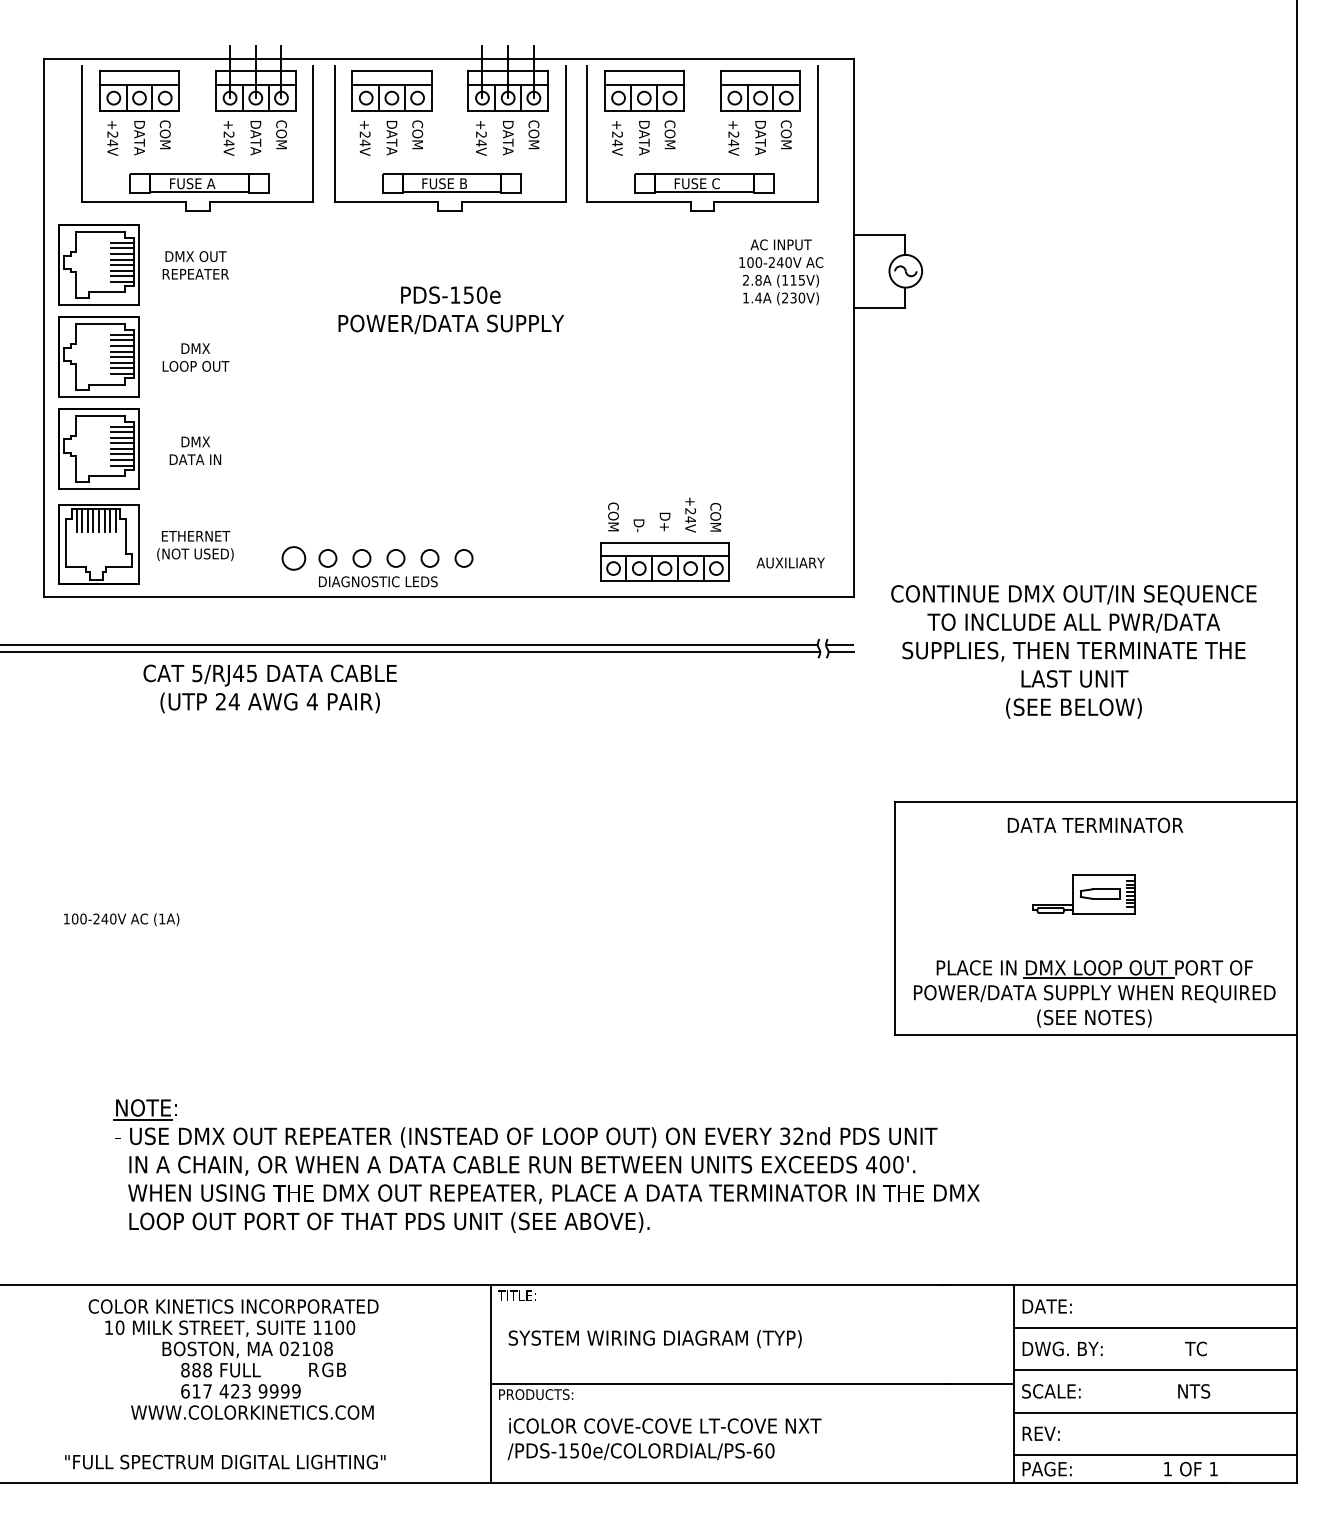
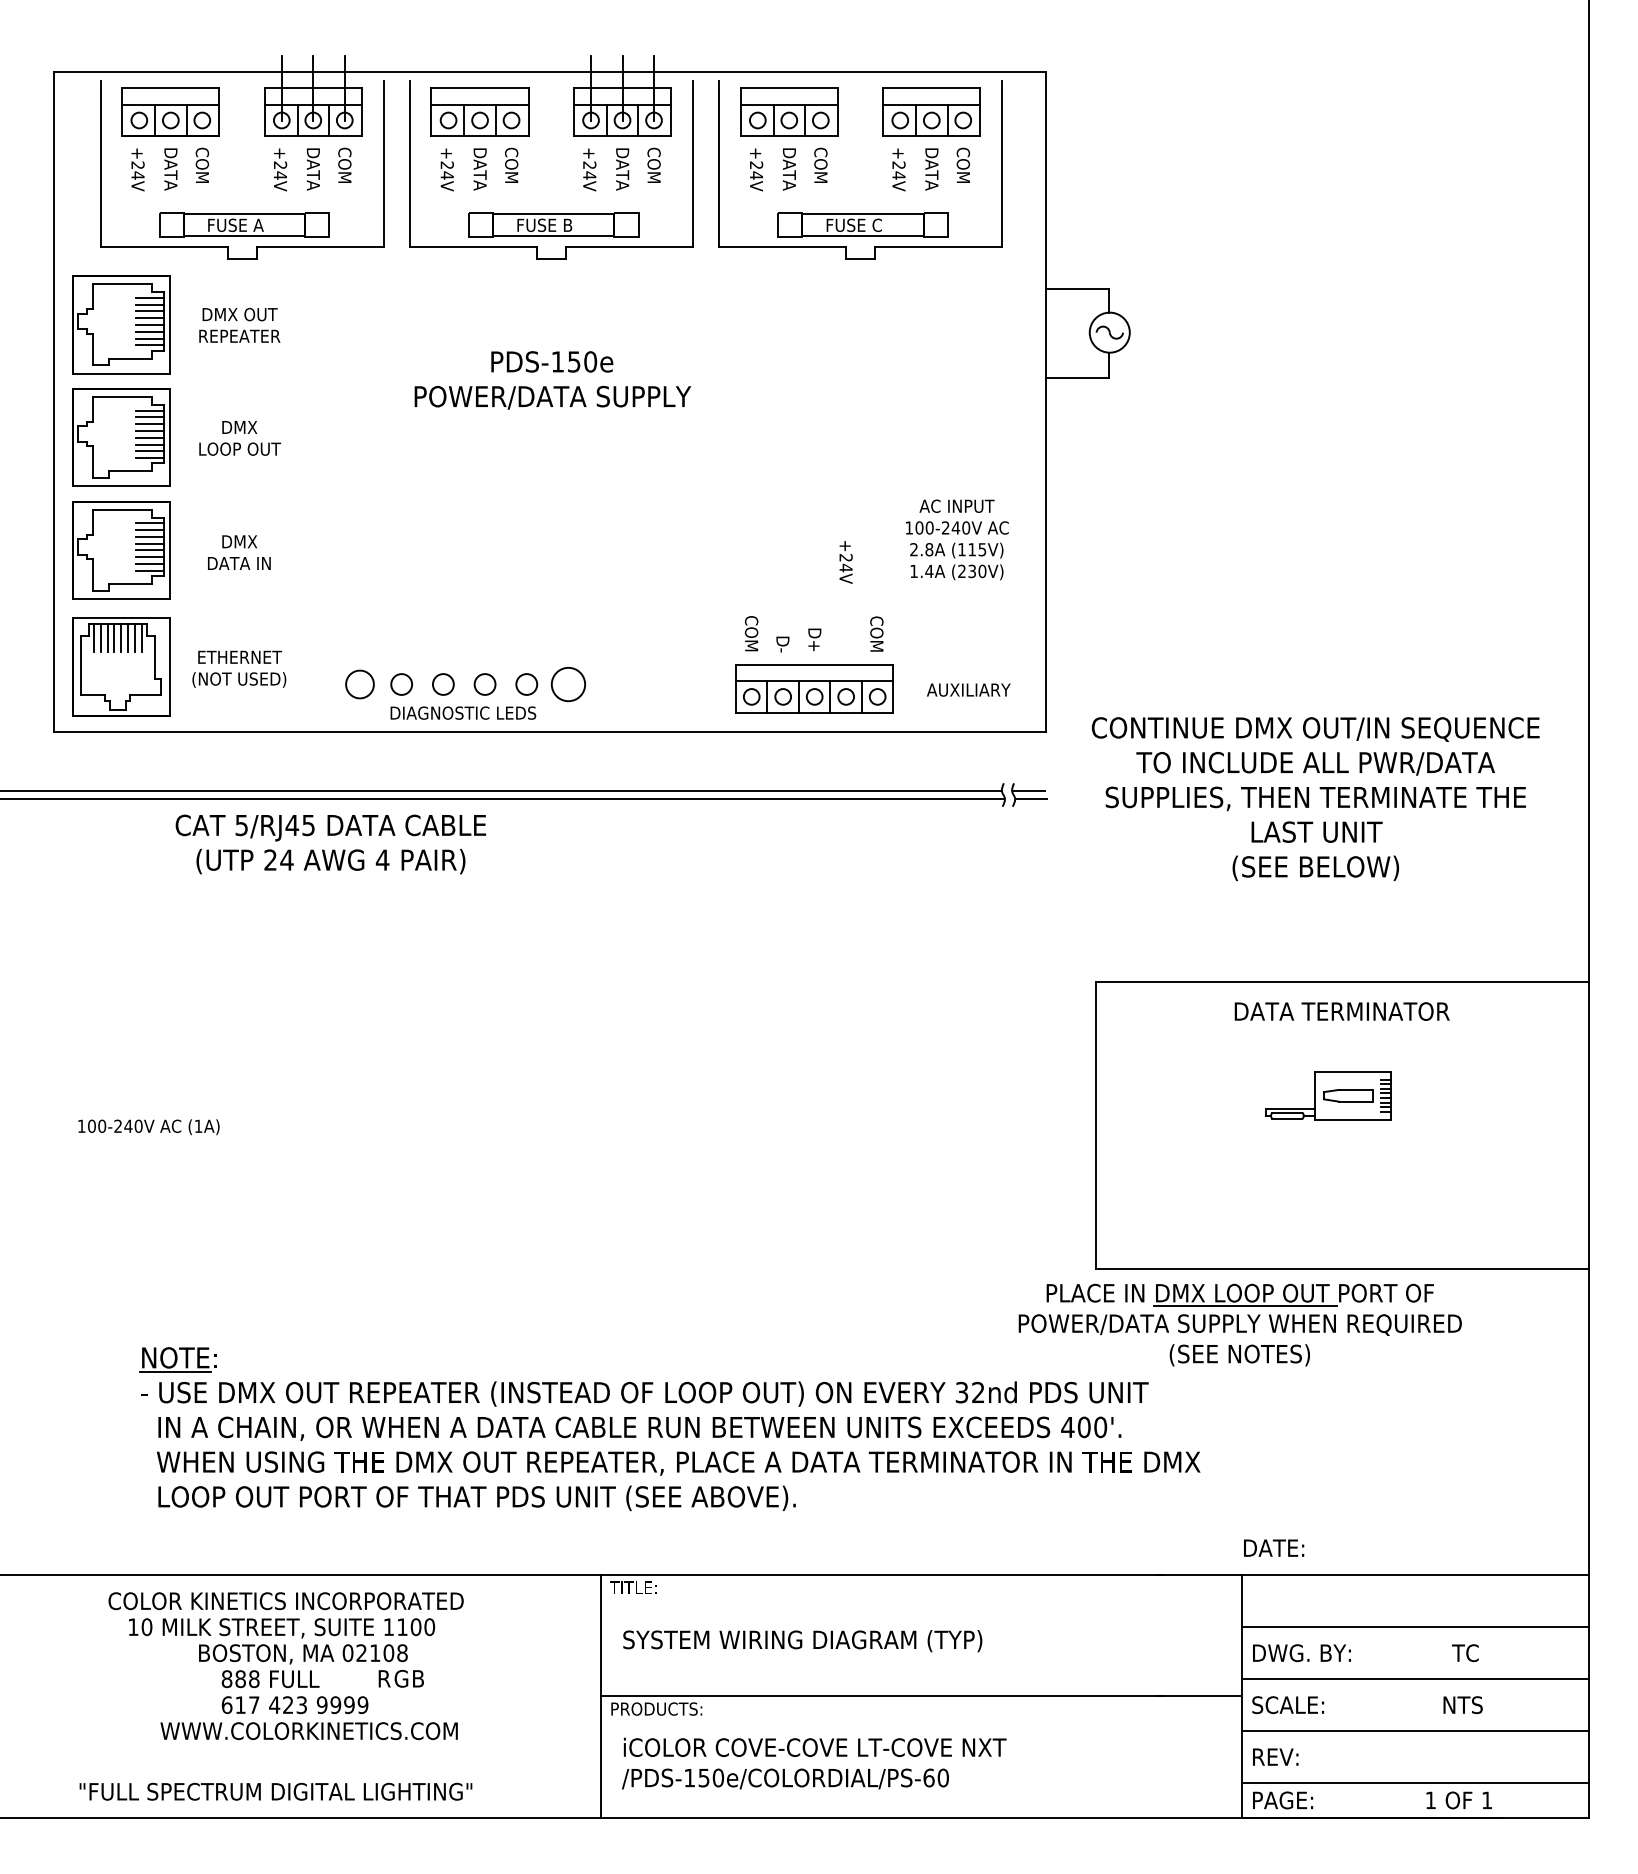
text: (781, 271) -> (957, 539), moved
text: (690, 515) -> (845, 562), moved
circle: (464, 558) -> (568, 684), size x1.6
part: (1094, 993) -> (1239, 1324), moved
text: (1047, 1305) -> (1274, 1547), moved

